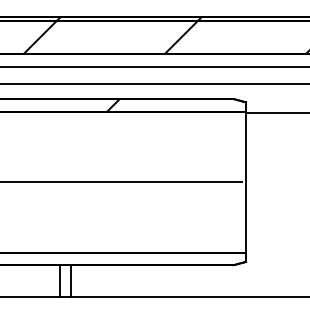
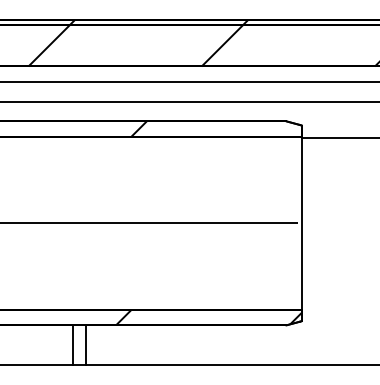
hatch: (170, 258) -> (208, 317), added

